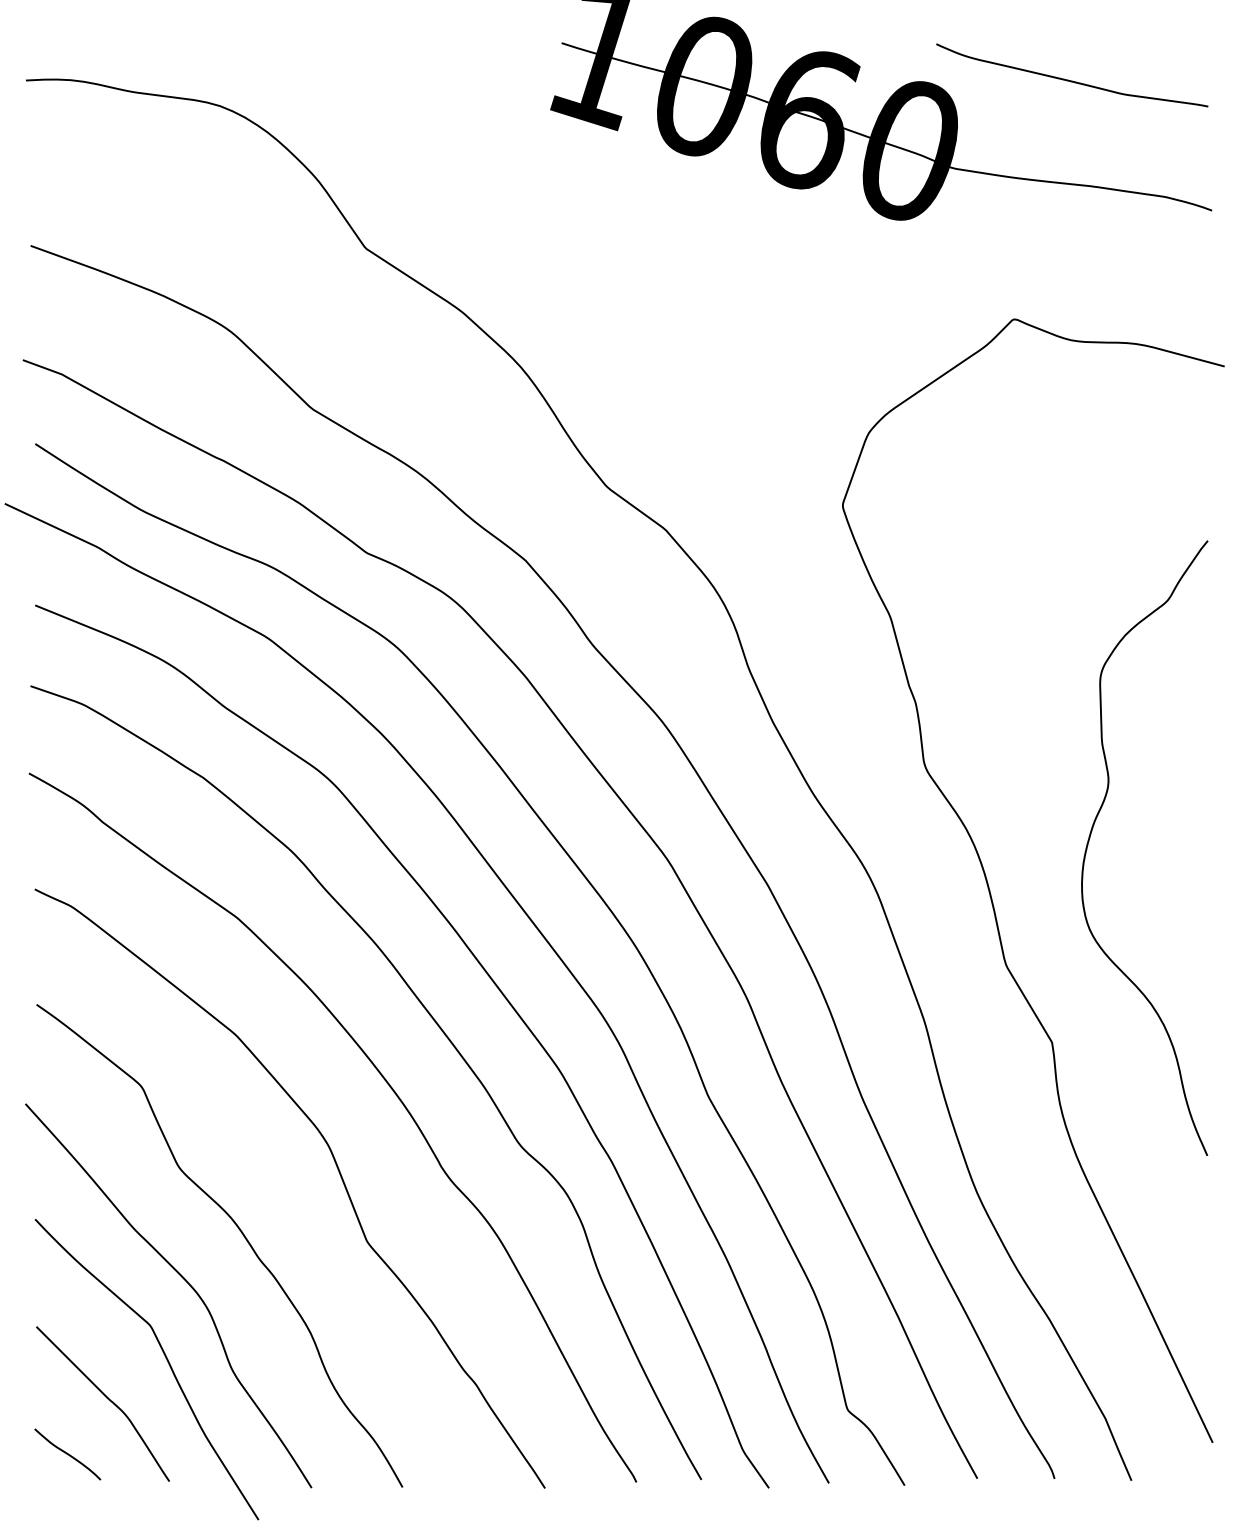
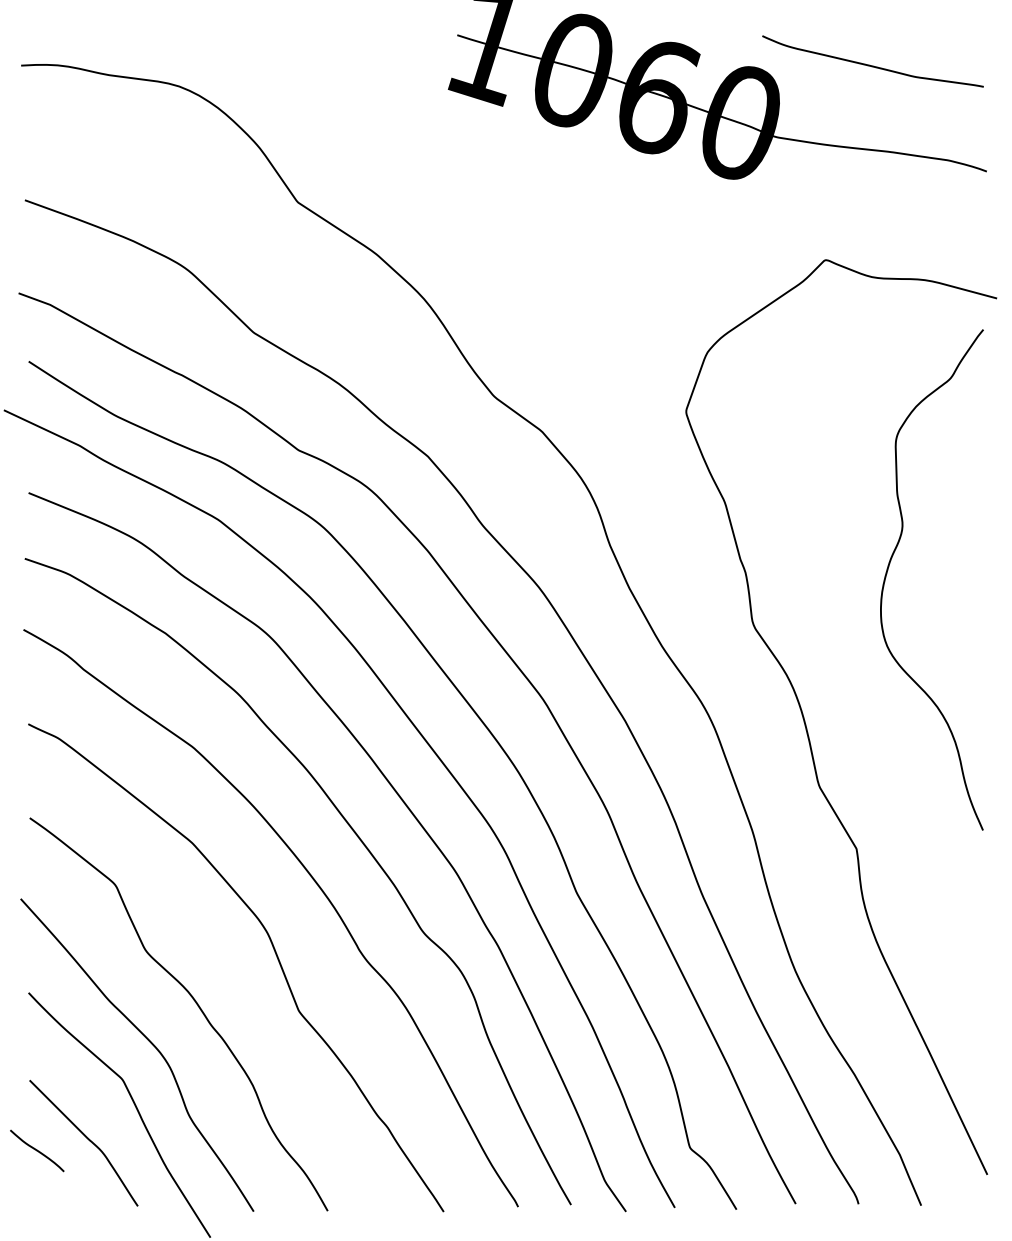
curve: (1092, 831) -> (889, 566), moved
curve: (67, 1454) -> (37, 1150), moved

